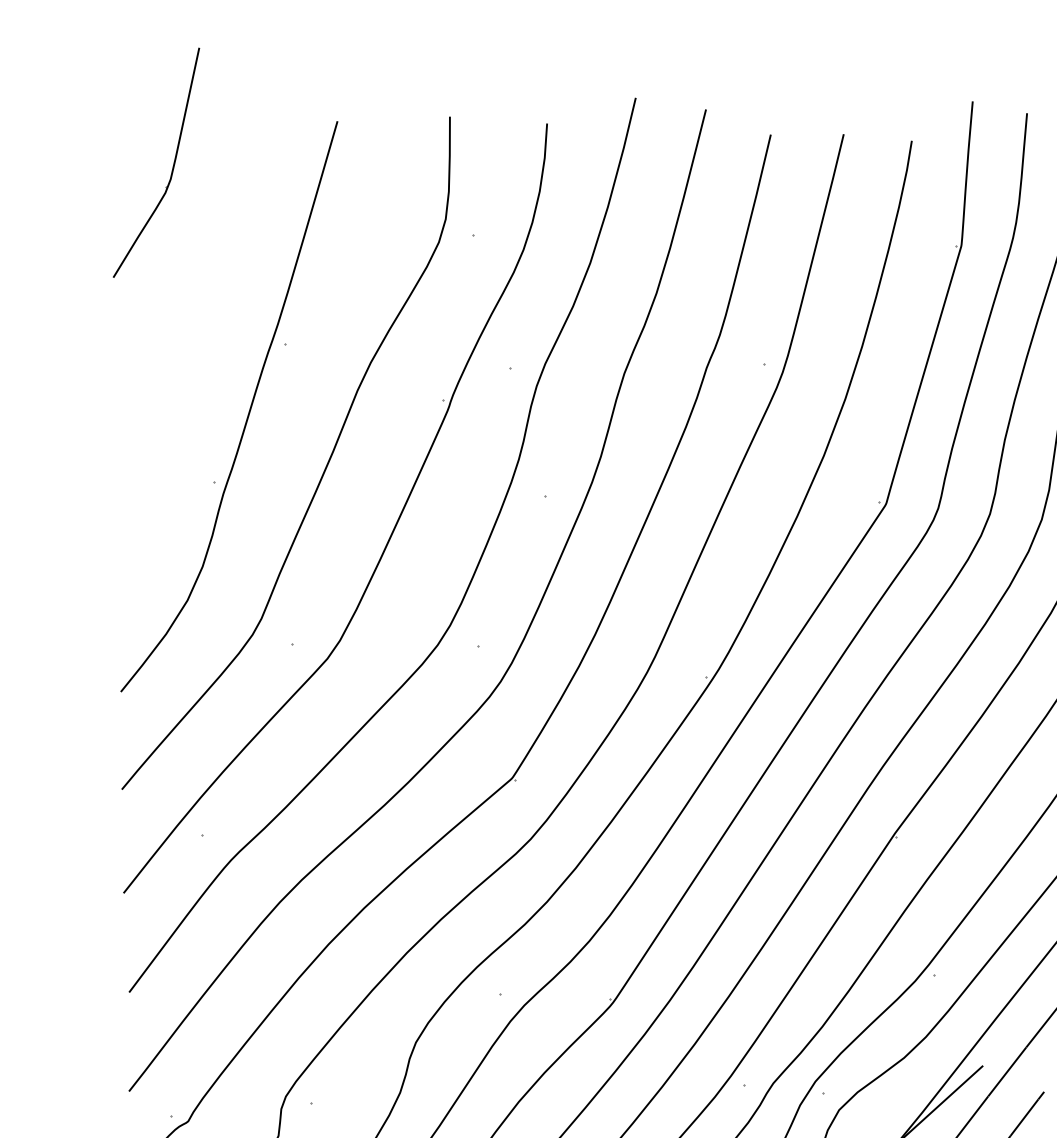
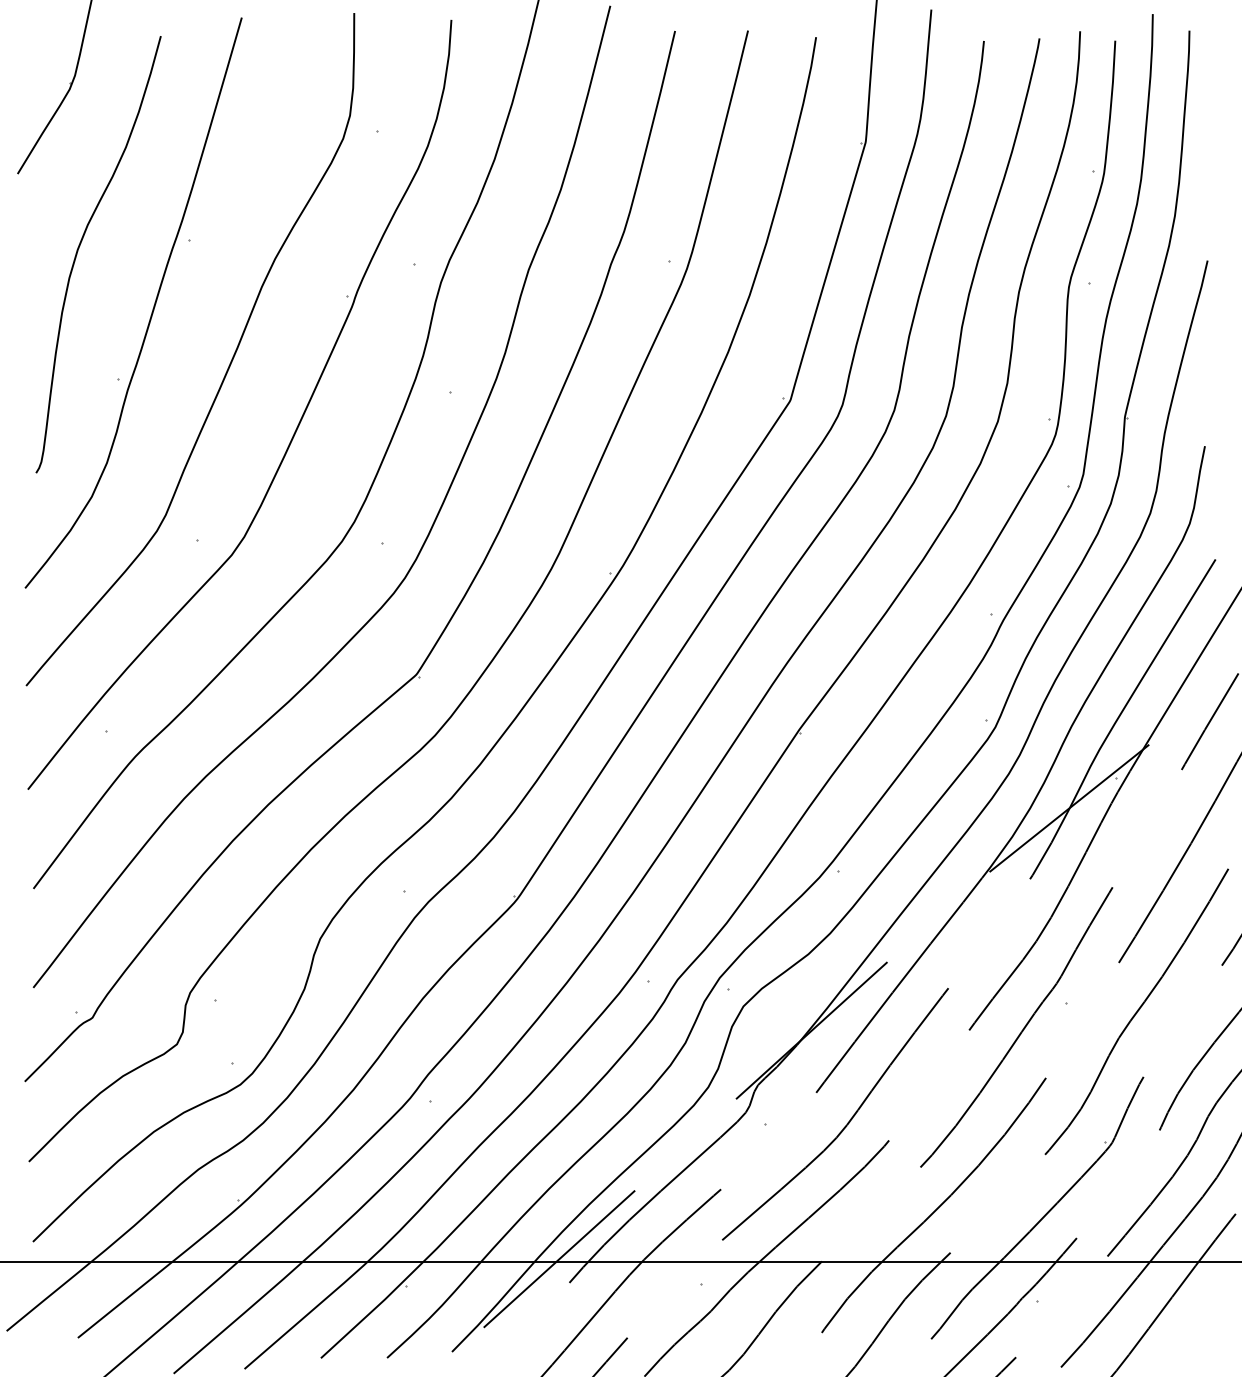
curve: (176, 350) -> (80, 246), added

